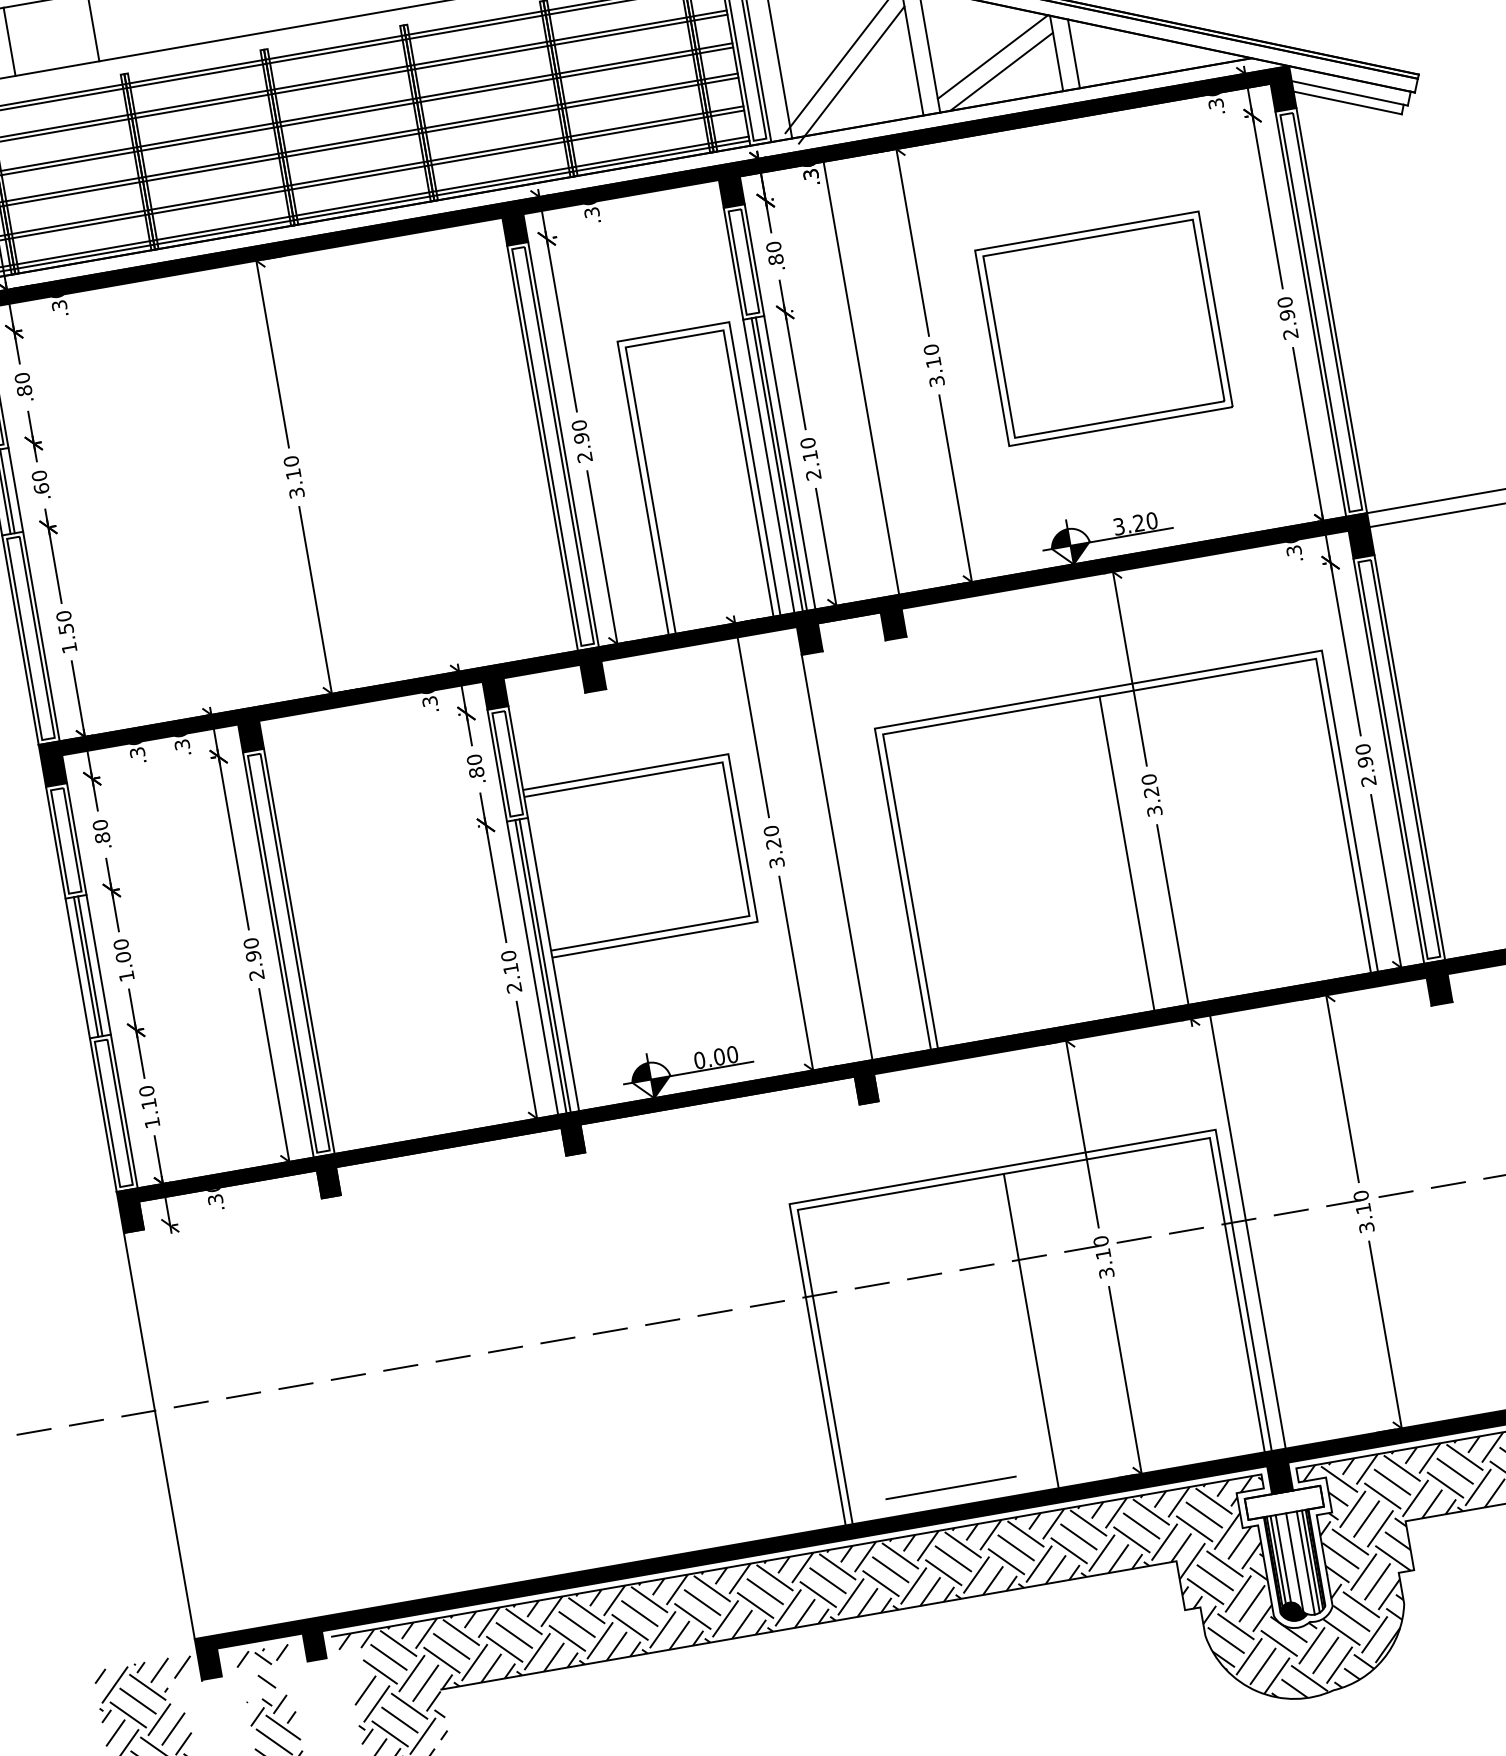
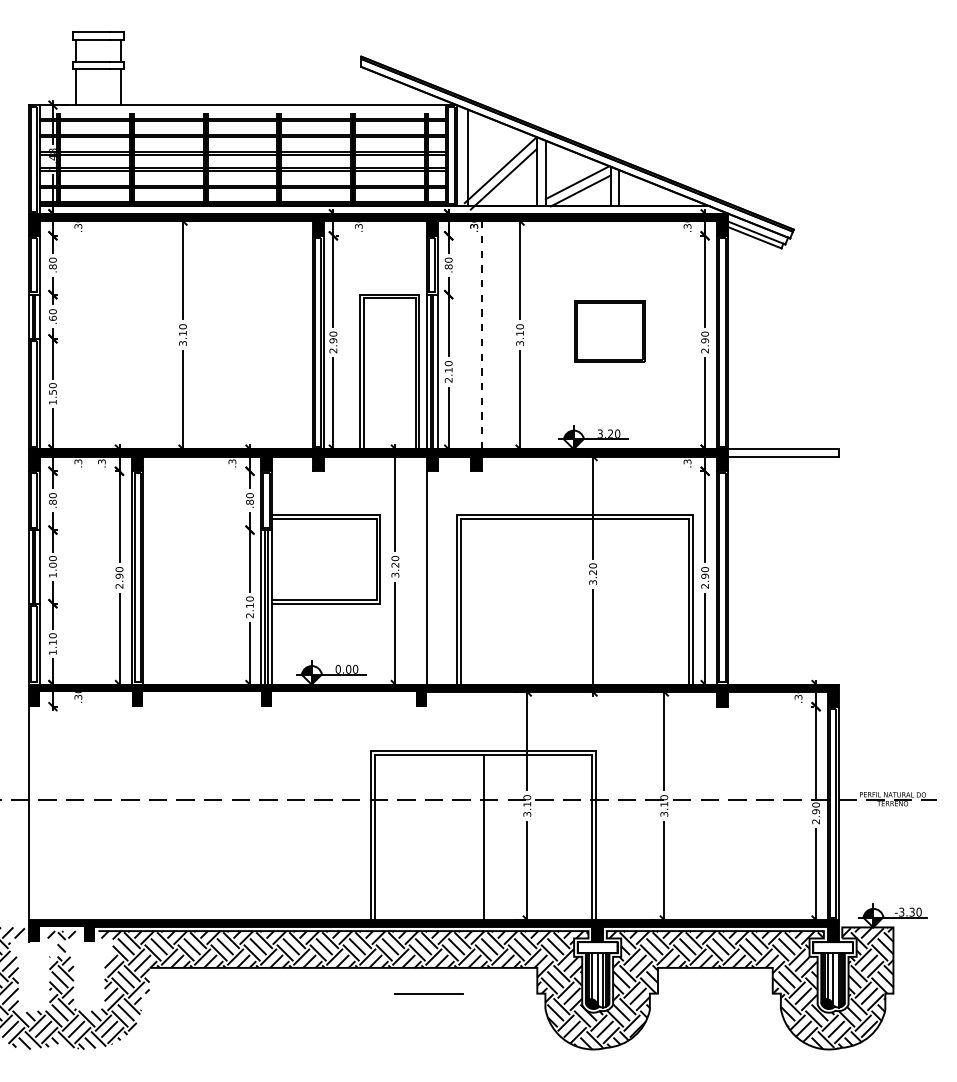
part: (1102, 329) -> (609, 331), size x0.6
line: (860, 377) -> (481, 334), solid -> dashed
line: (1127, 852) -> (575, 601), removed
line: (1248, 1230) -> (603, 805), removed
line: (950, 1486) -> (428, 993), moved

